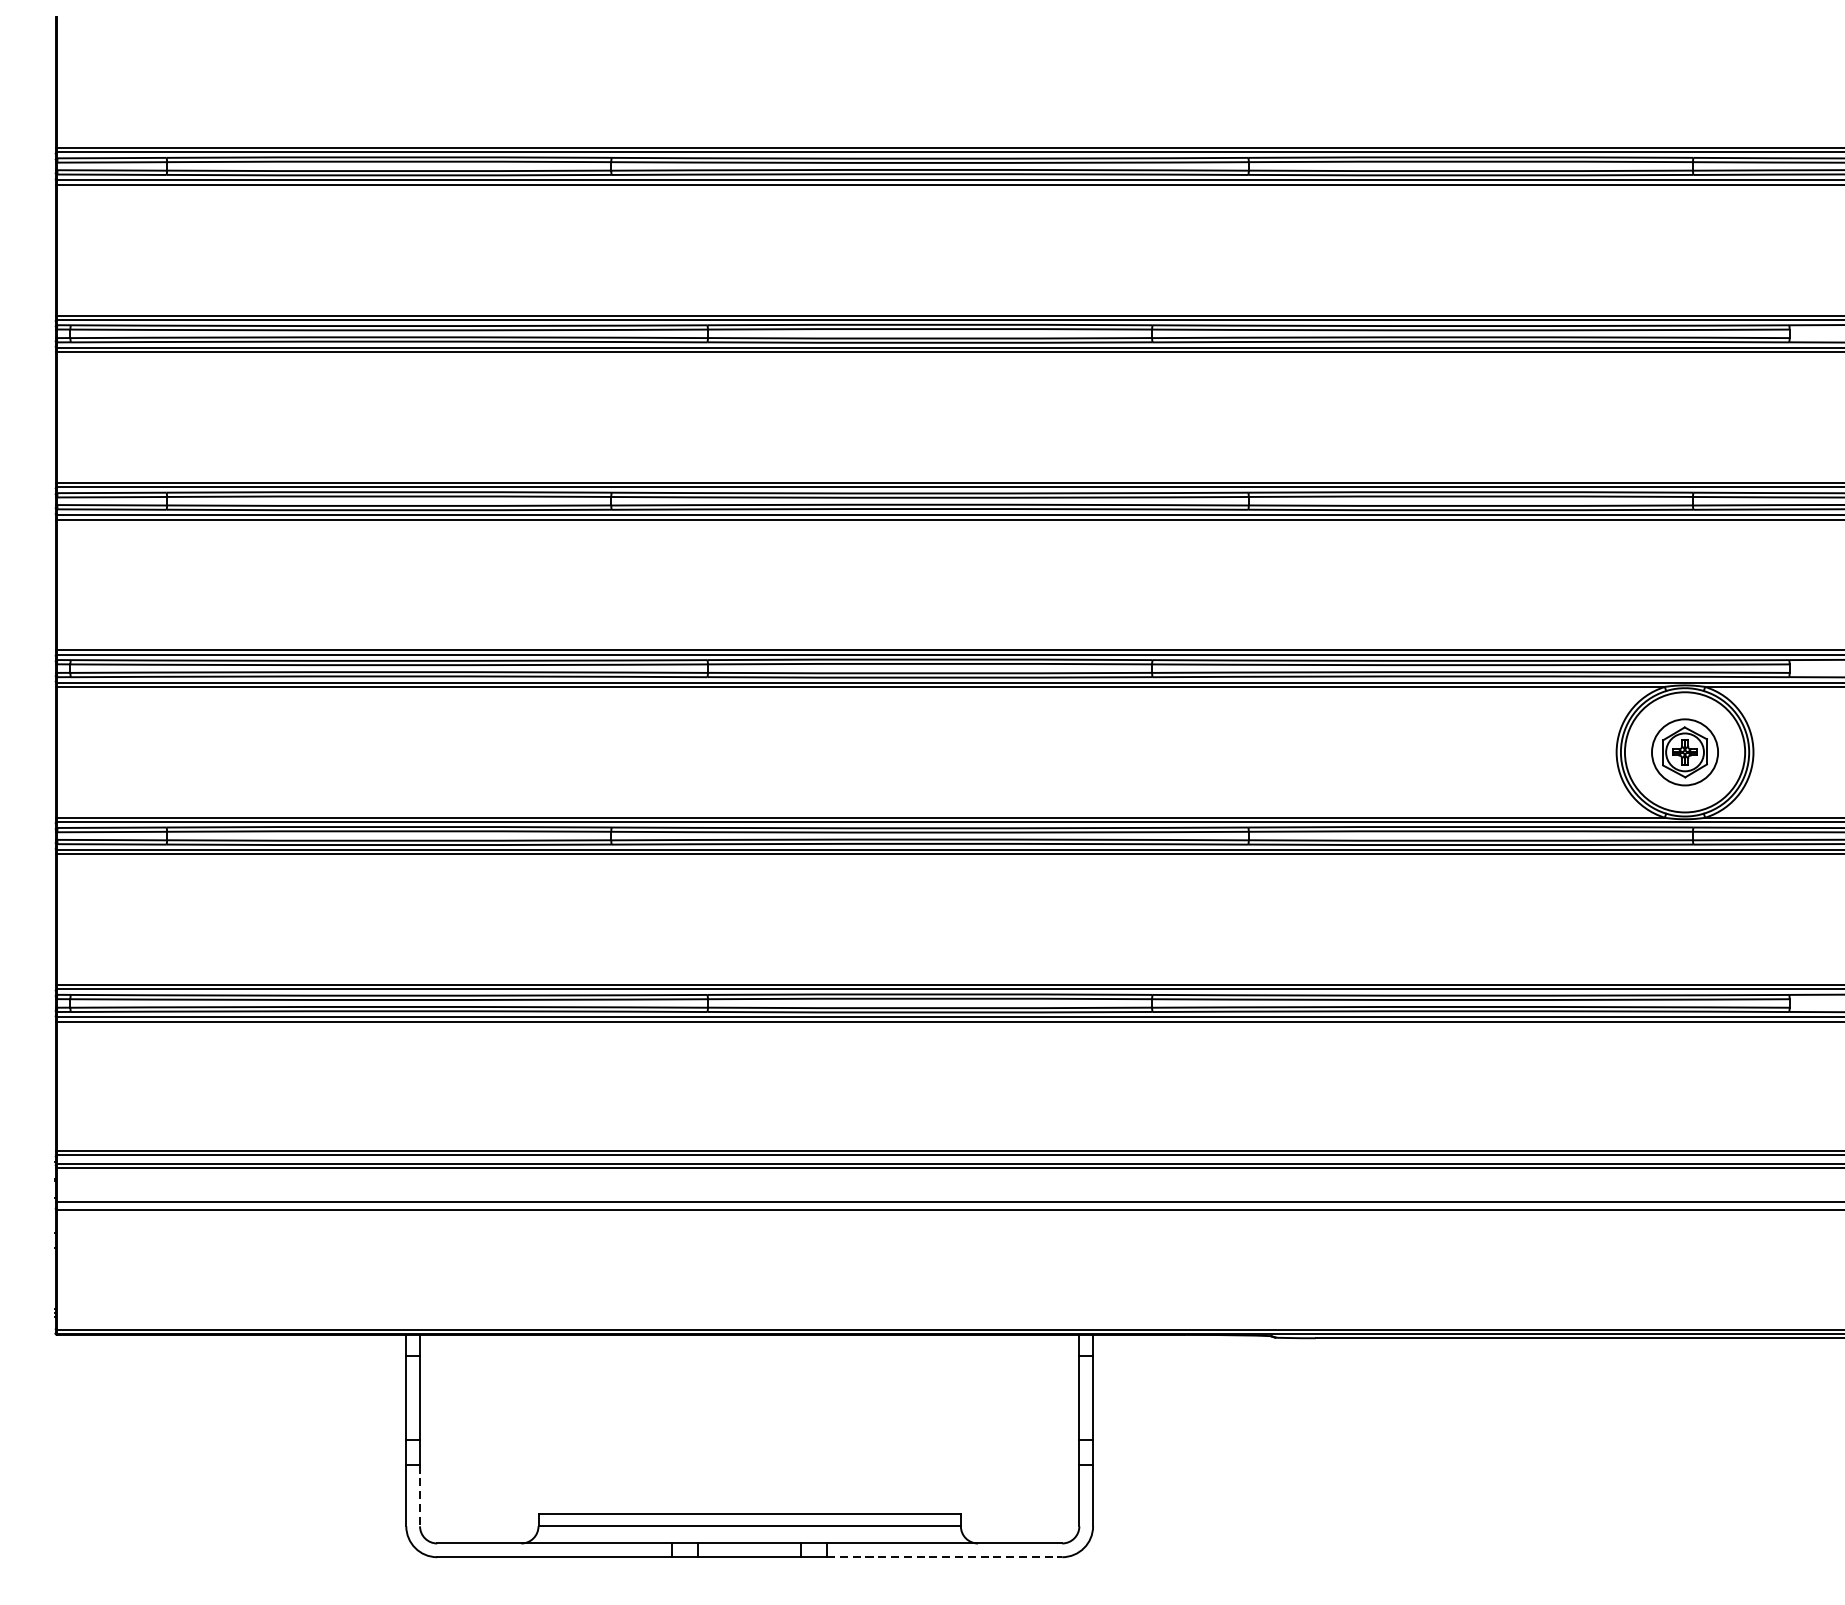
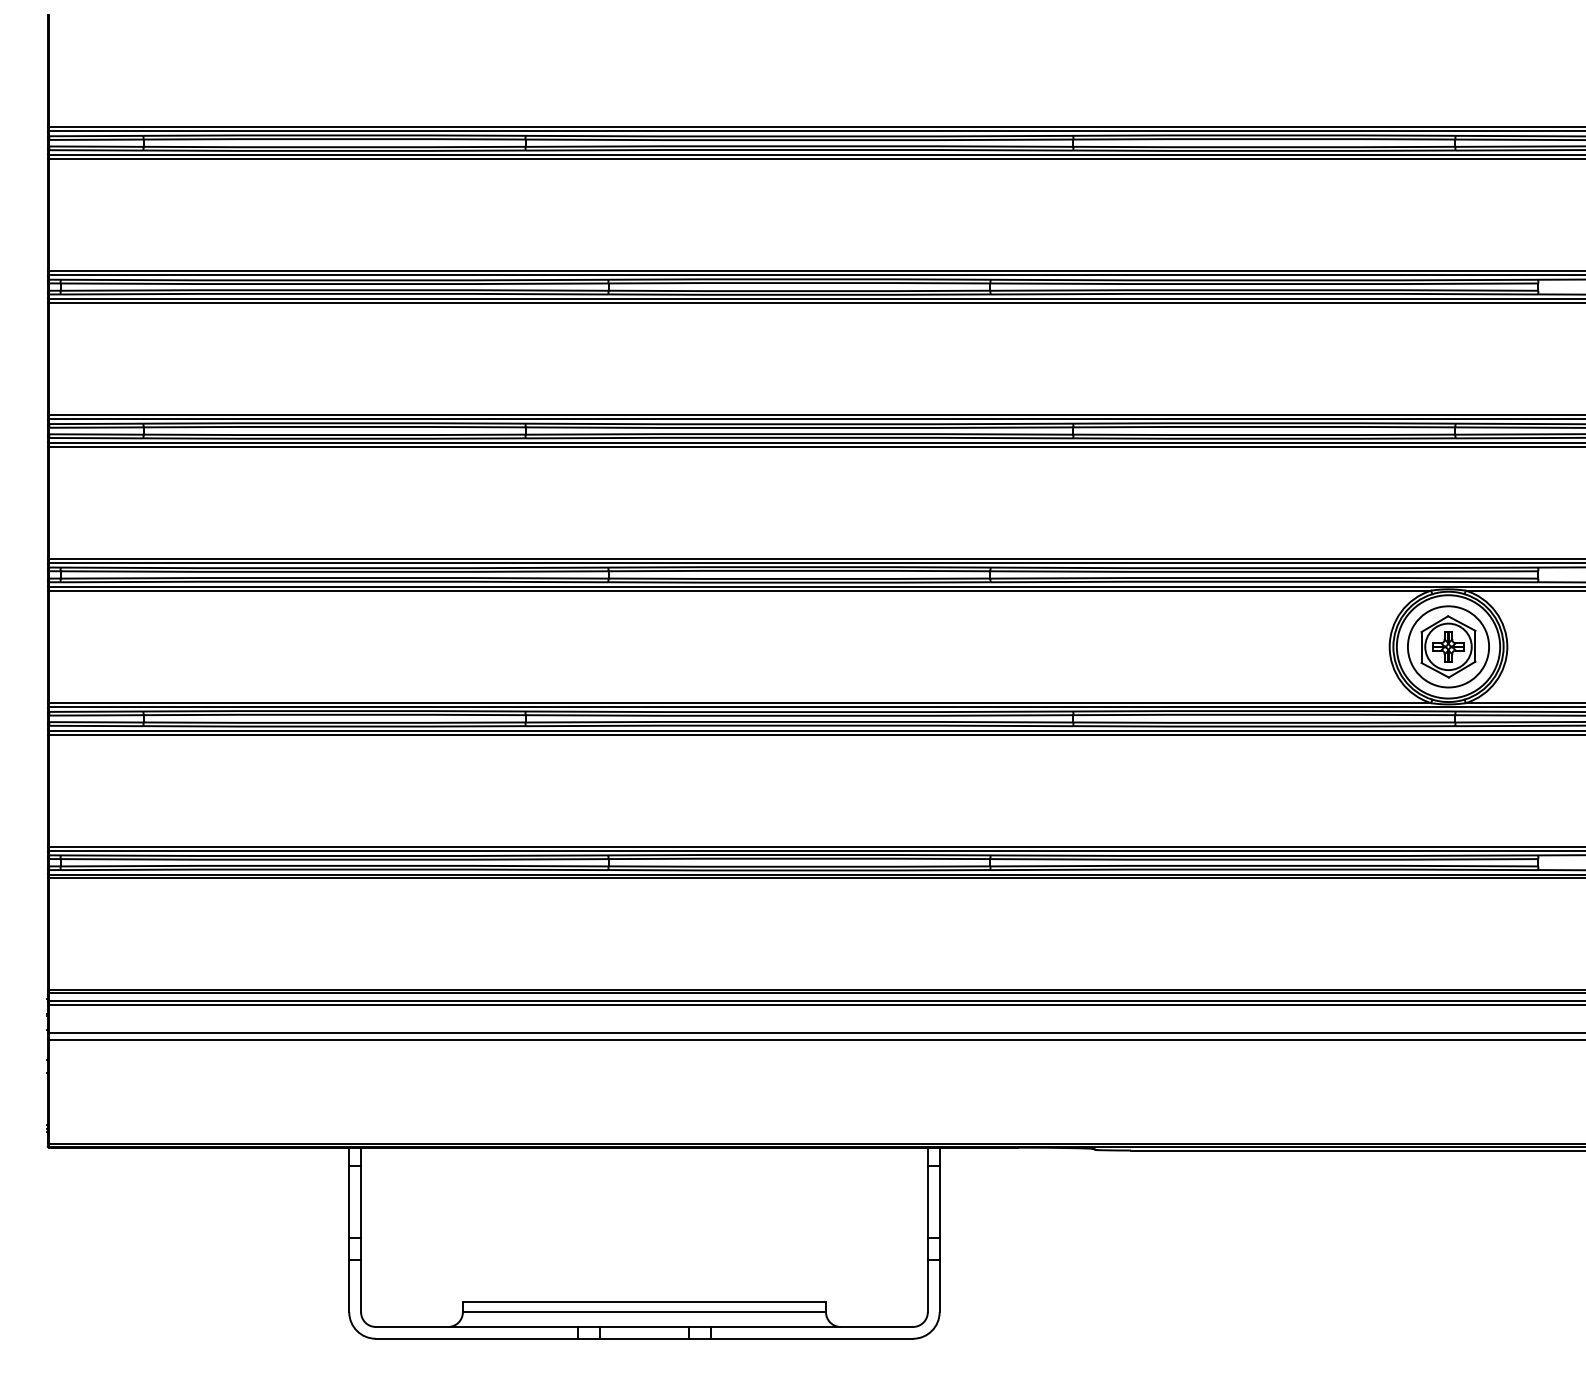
part: (1685, 751) -> (1448, 646), size x1.43
line: (420, 1496) -> (361, 1286), dashed -> solid
line: (945, 1556) -> (812, 1338), dashed -> solid

